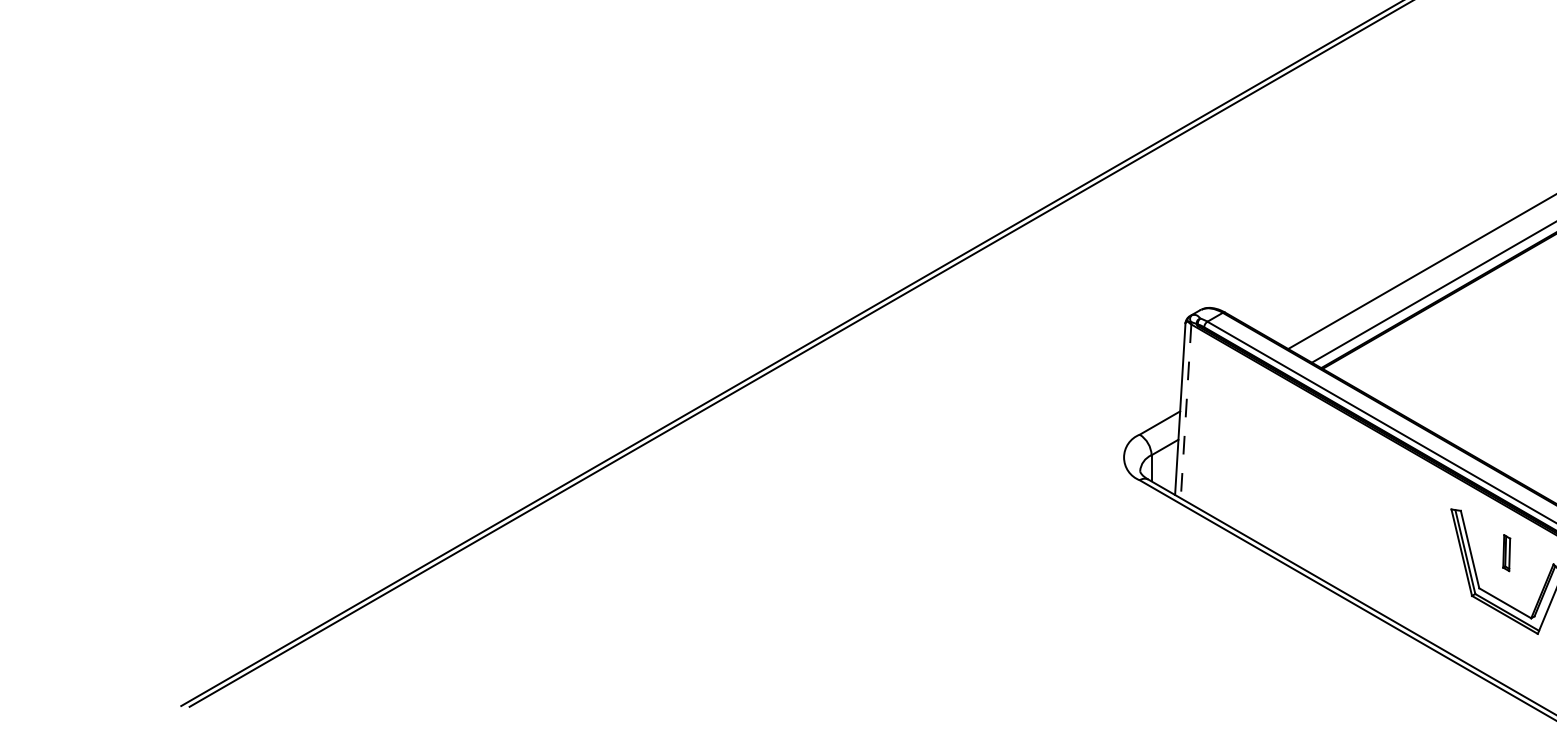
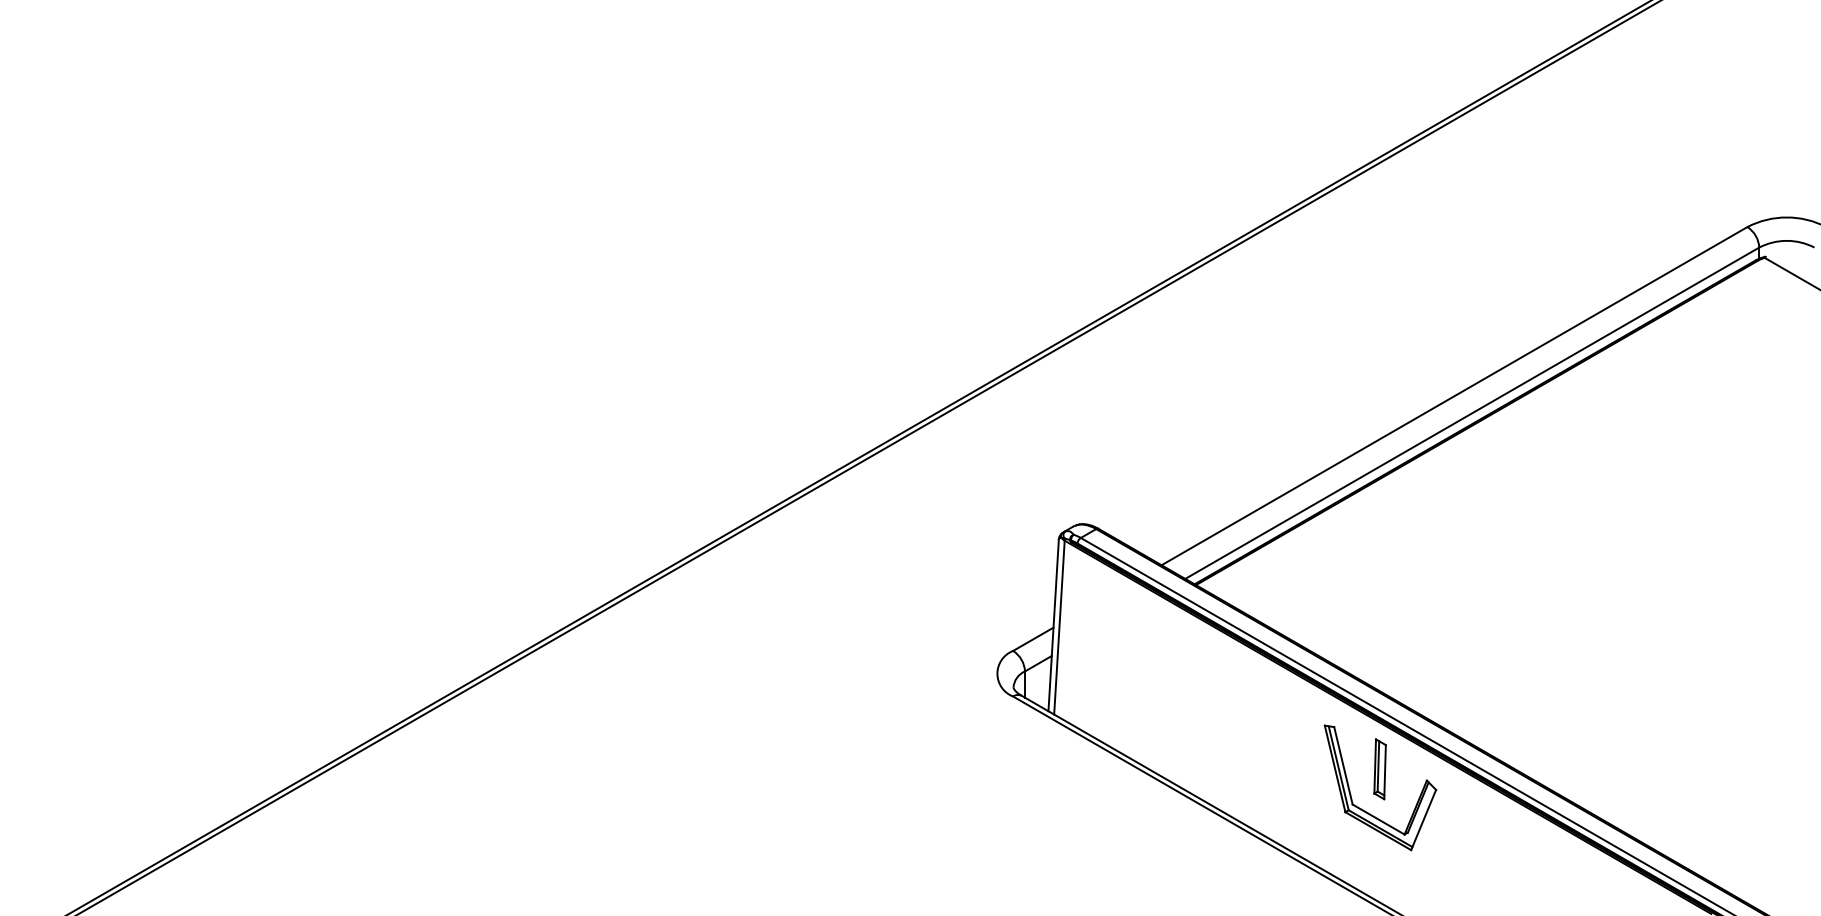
line: (1186, 412) -> (1059, 628), dashed -> solid
part: (1506, 553) -> (1379, 769), size x1.67

